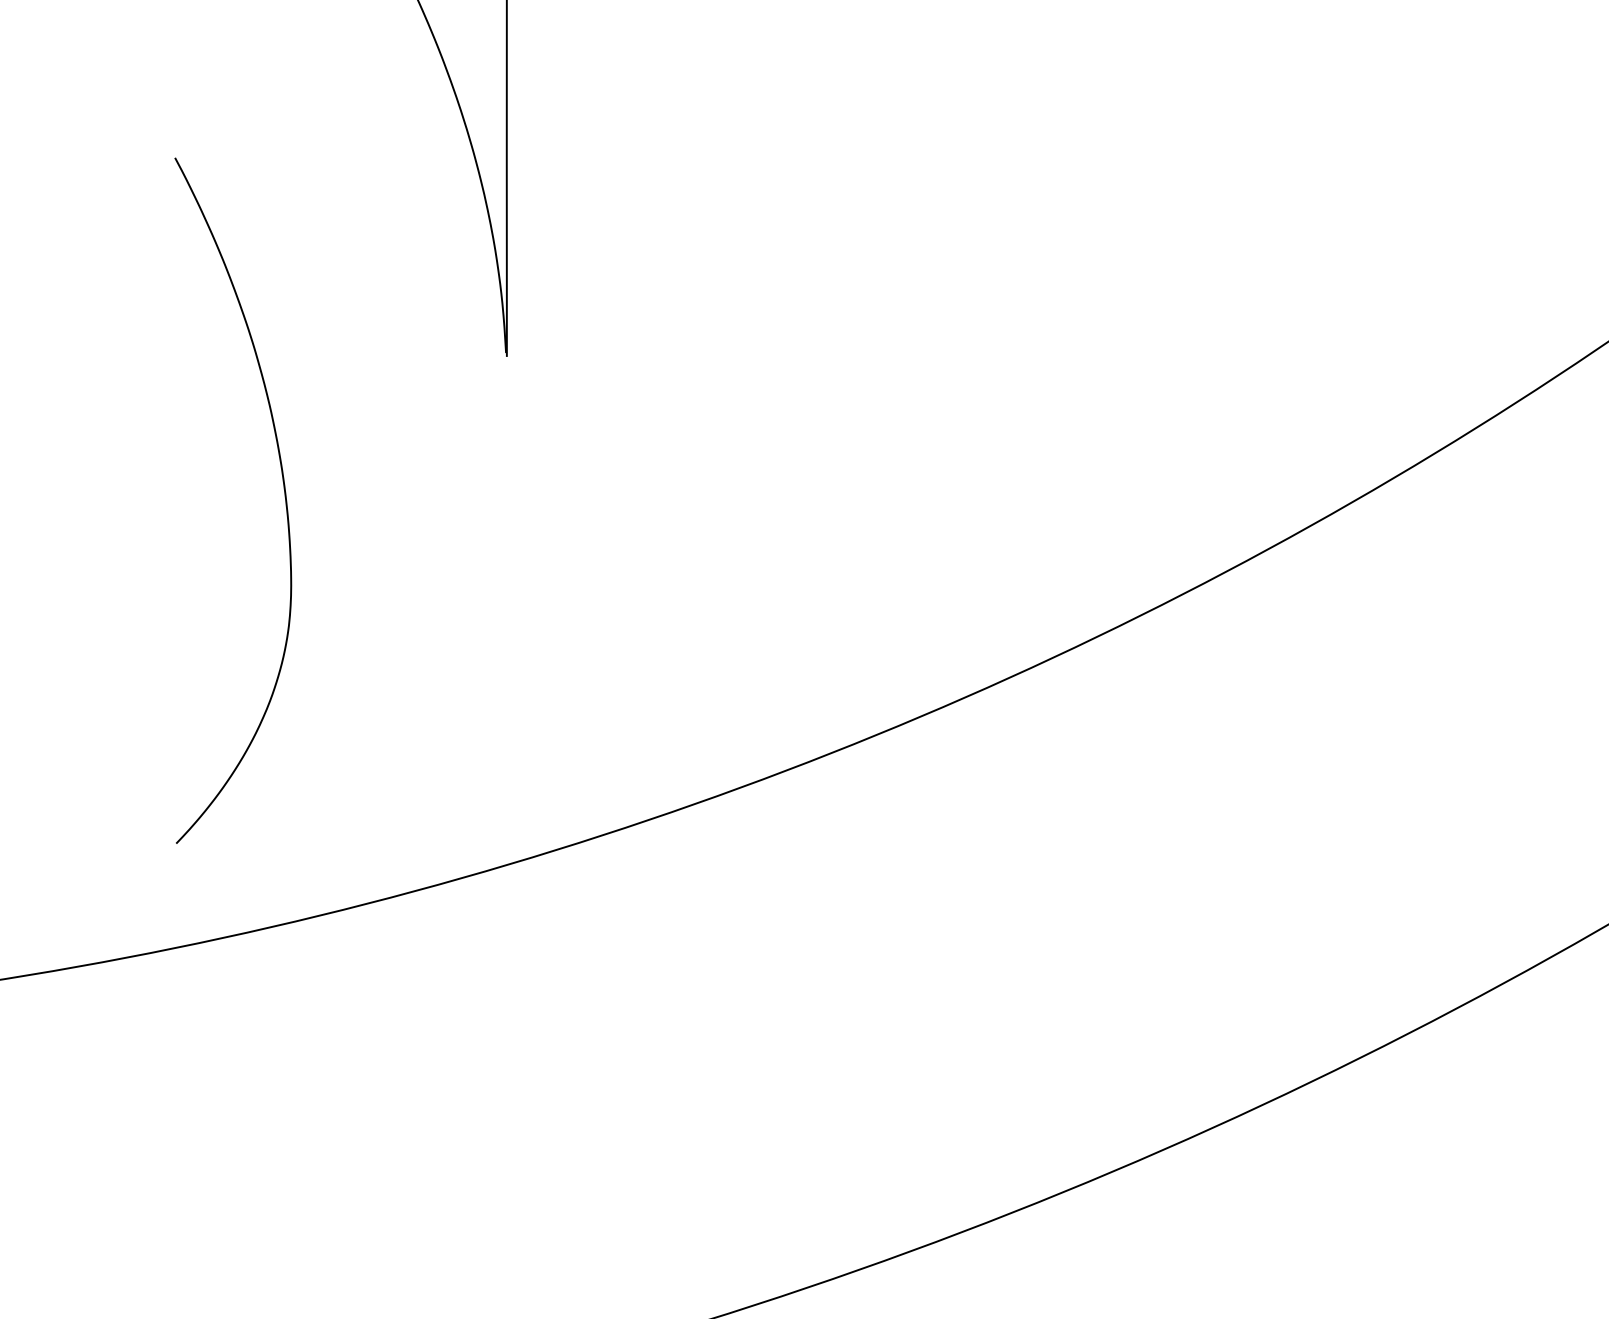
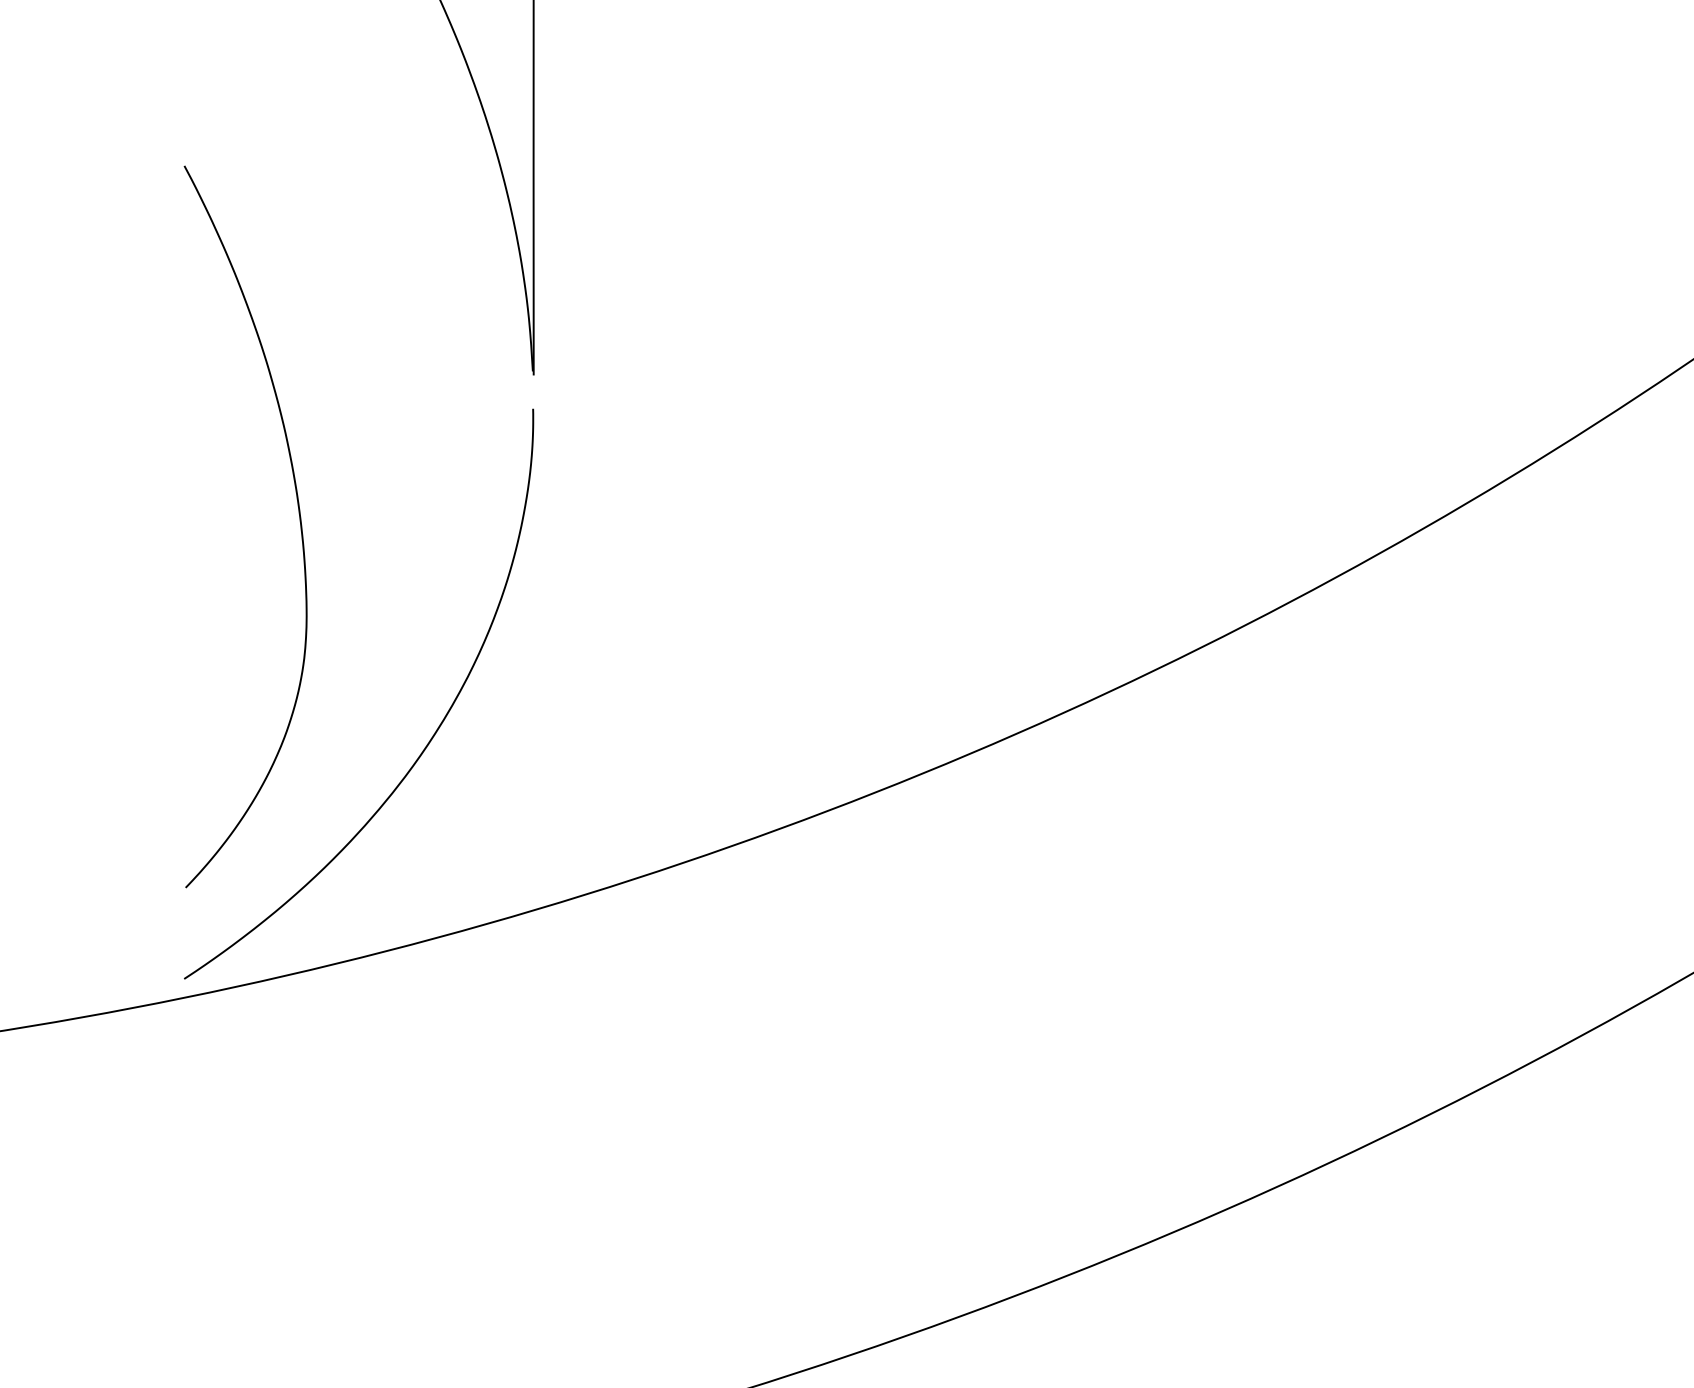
curve: (406, 705) -> (428, 742), added

